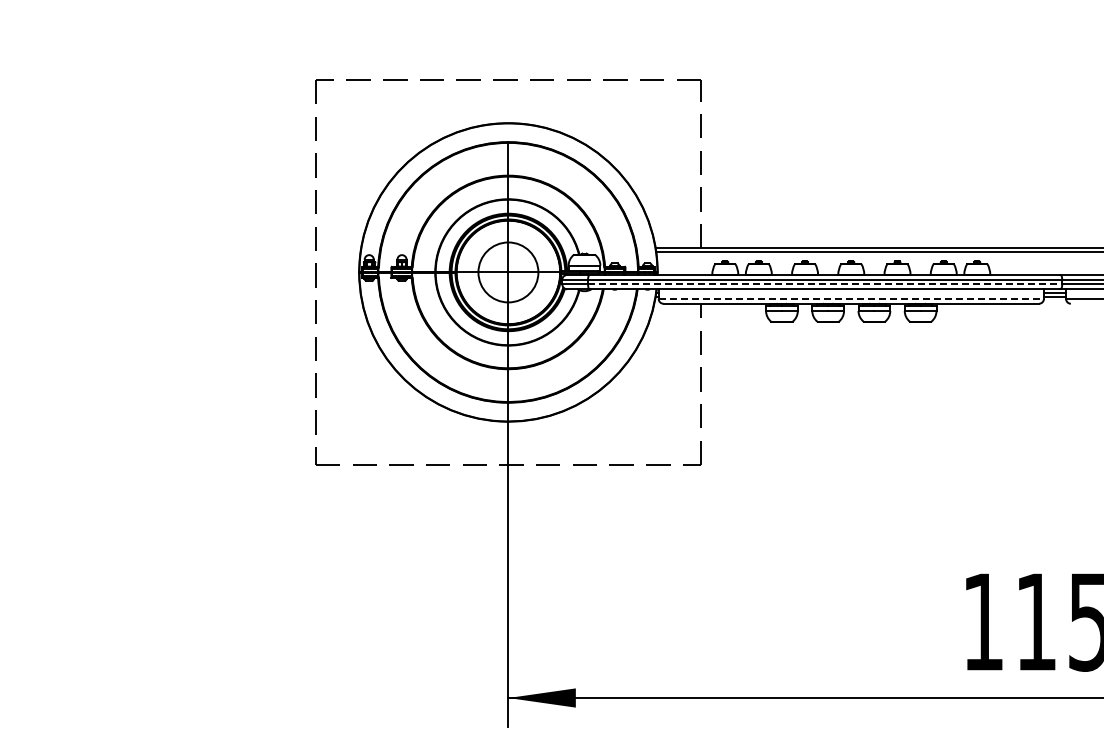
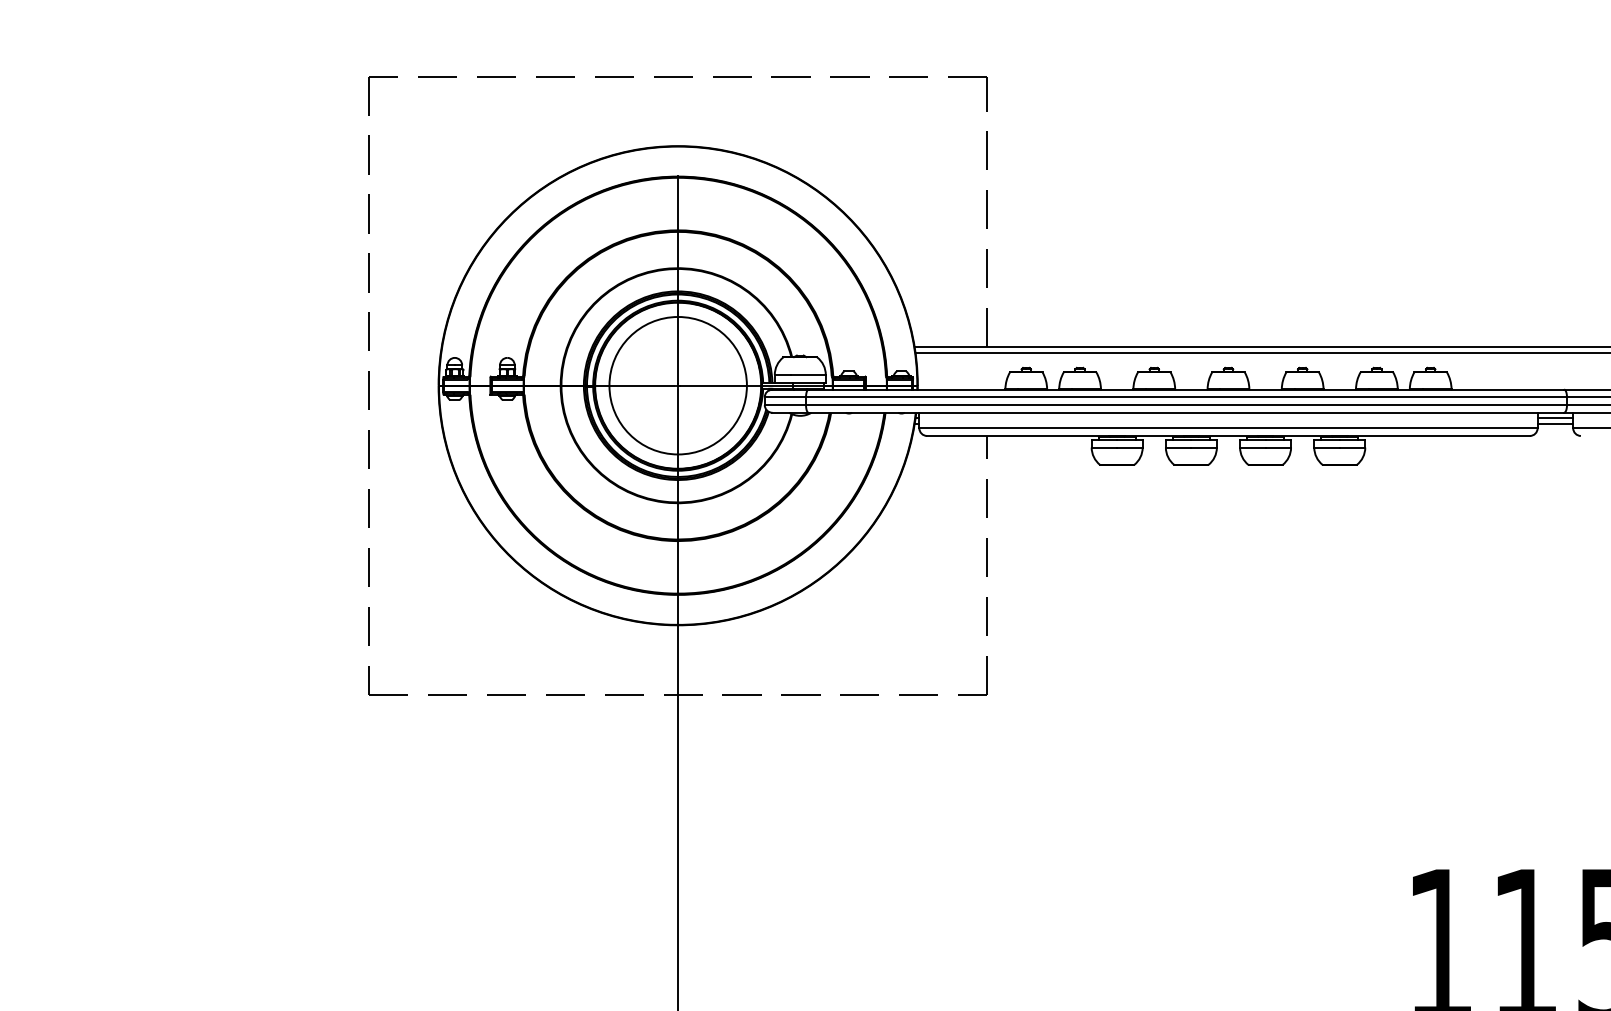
circle: (508, 272) -> (678, 385), size x1.43
line: (825, 284) -> (1187, 405), dashed -> solid
line: (851, 298) -> (1228, 427), dashed -> solid

